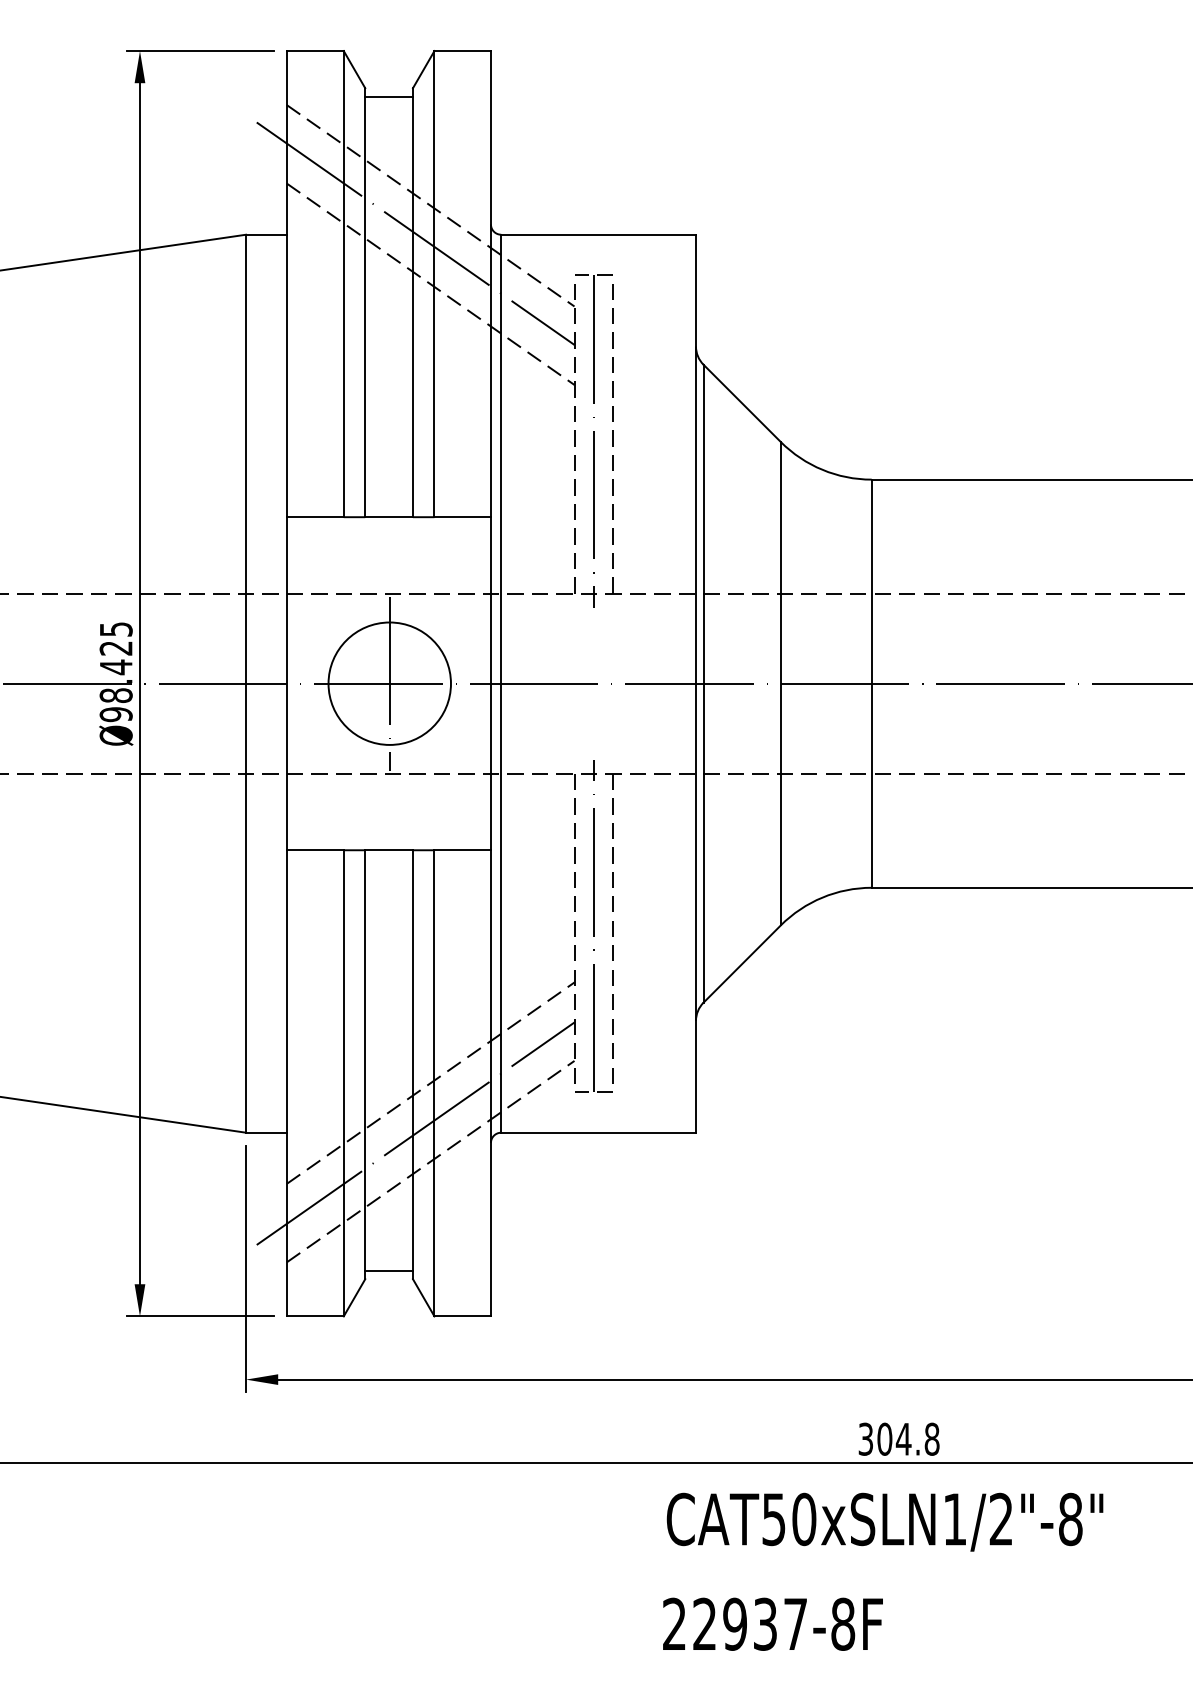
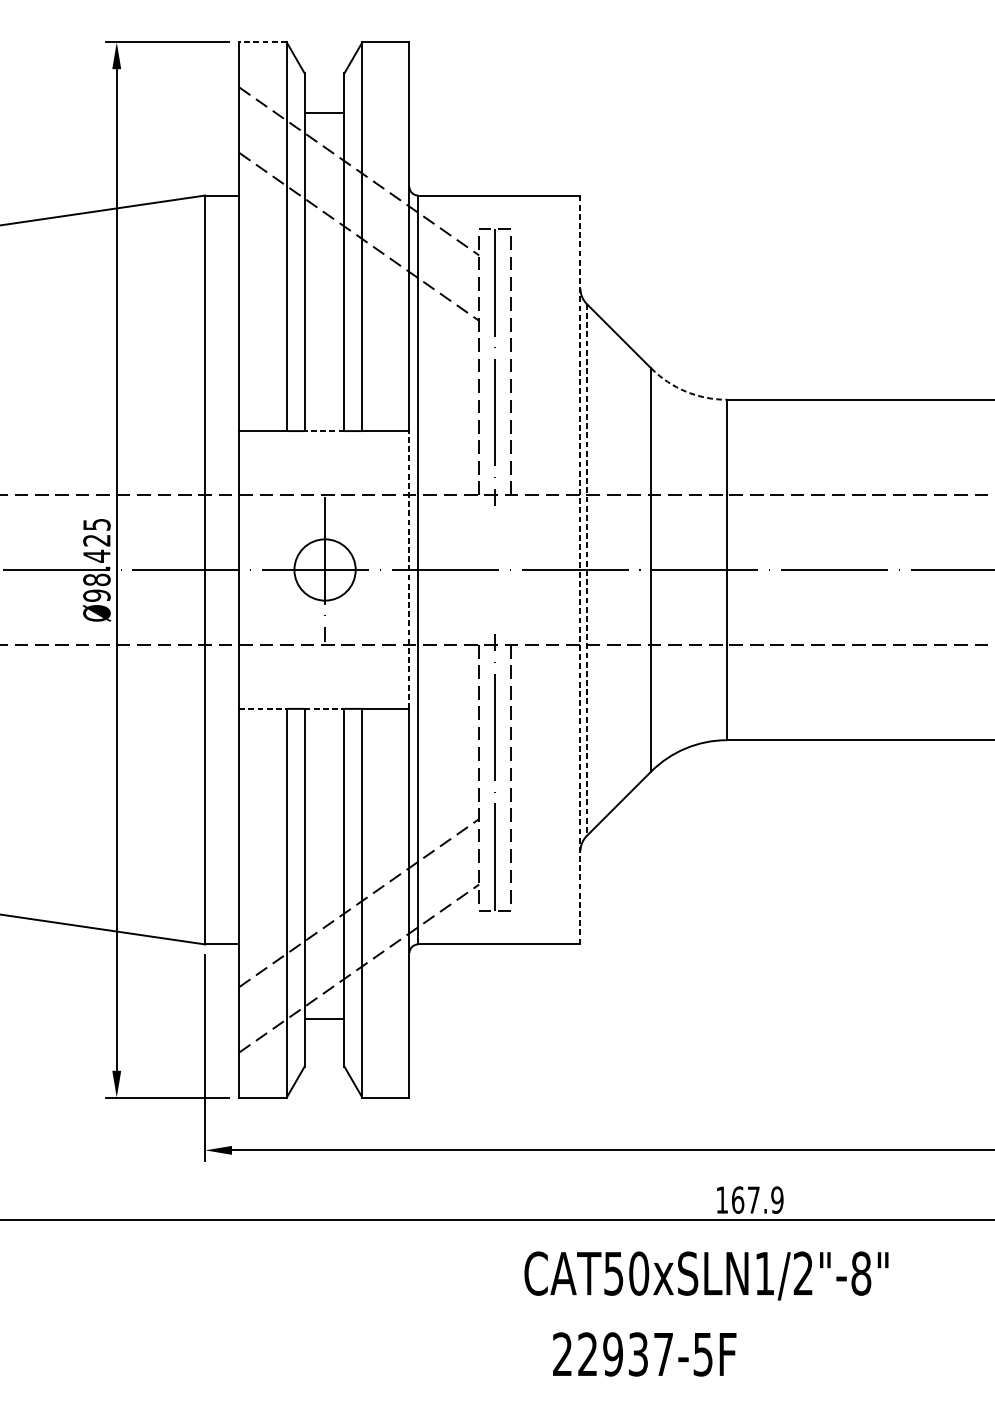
line: (314, 51) -> (262, 42), solid -> dashed
line: (389, 96) -> (324, 112), moved
line: (415, 233) -> (346, 194), removed
arc: (822, 469) -> (685, 391), solid -> dashed
line: (389, 517) -> (324, 431), solid -> dashed
circle: (389, 683) -> (324, 569), size x0.6
line: (490, 683) -> (409, 569), solid -> dashed
line: (695, 683) -> (580, 569), solid -> dashed
line: (703, 684) -> (586, 570), solid -> dashed
line: (315, 850) -> (263, 709), solid -> dashed
line: (389, 850) -> (324, 709), solid -> dashed
line: (415, 1133) -> (346, 945), removed
line: (389, 1270) -> (324, 1018), moved
text: (898, 1438) -> (749, 1199), 304.8 -> 167.9
text: (884, 1521) -> (706, 1275), moved
text: (843, 1623) -> (703, 1353), 22937-8F -> 22937-5F

